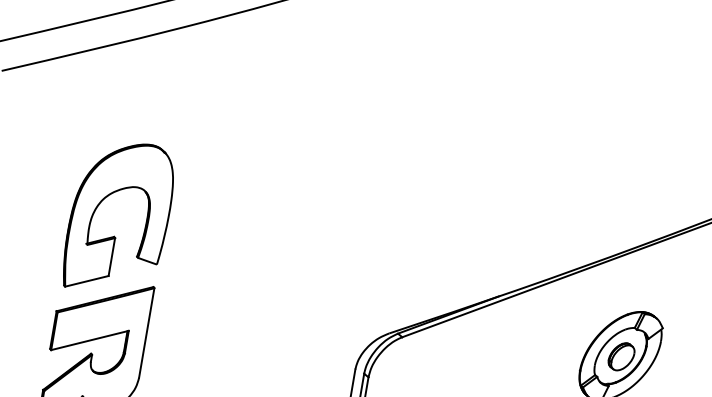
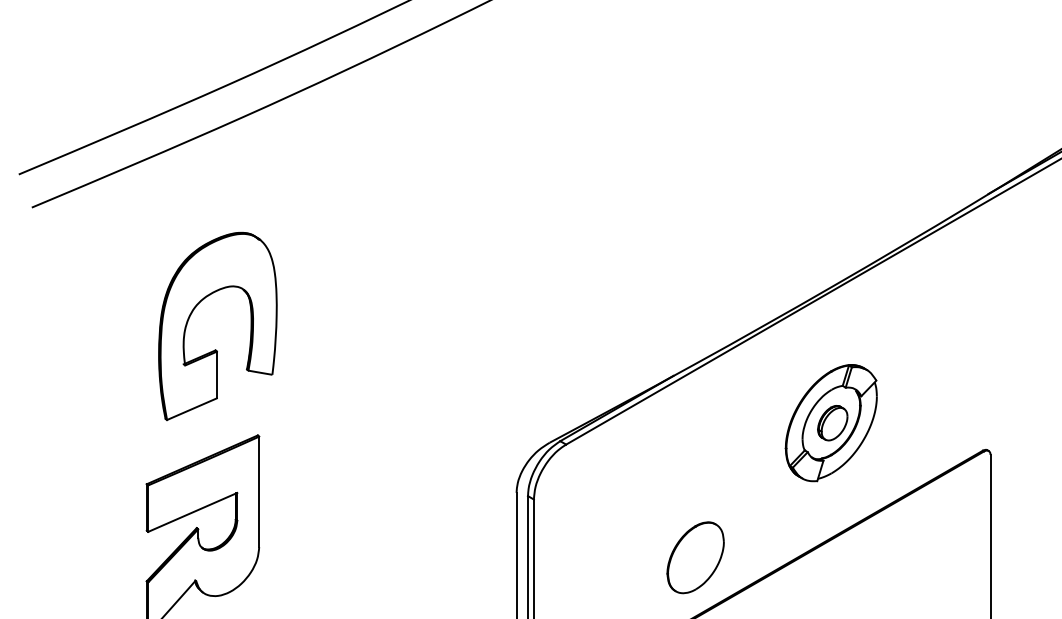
part: (115, 236) -> (216, 349), moved

